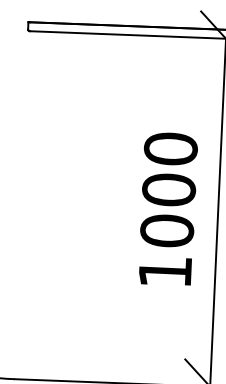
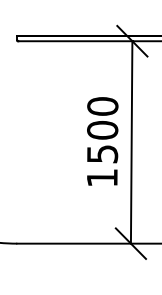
text: (167, 229) -> (102, 153), 1000 -> 1500

